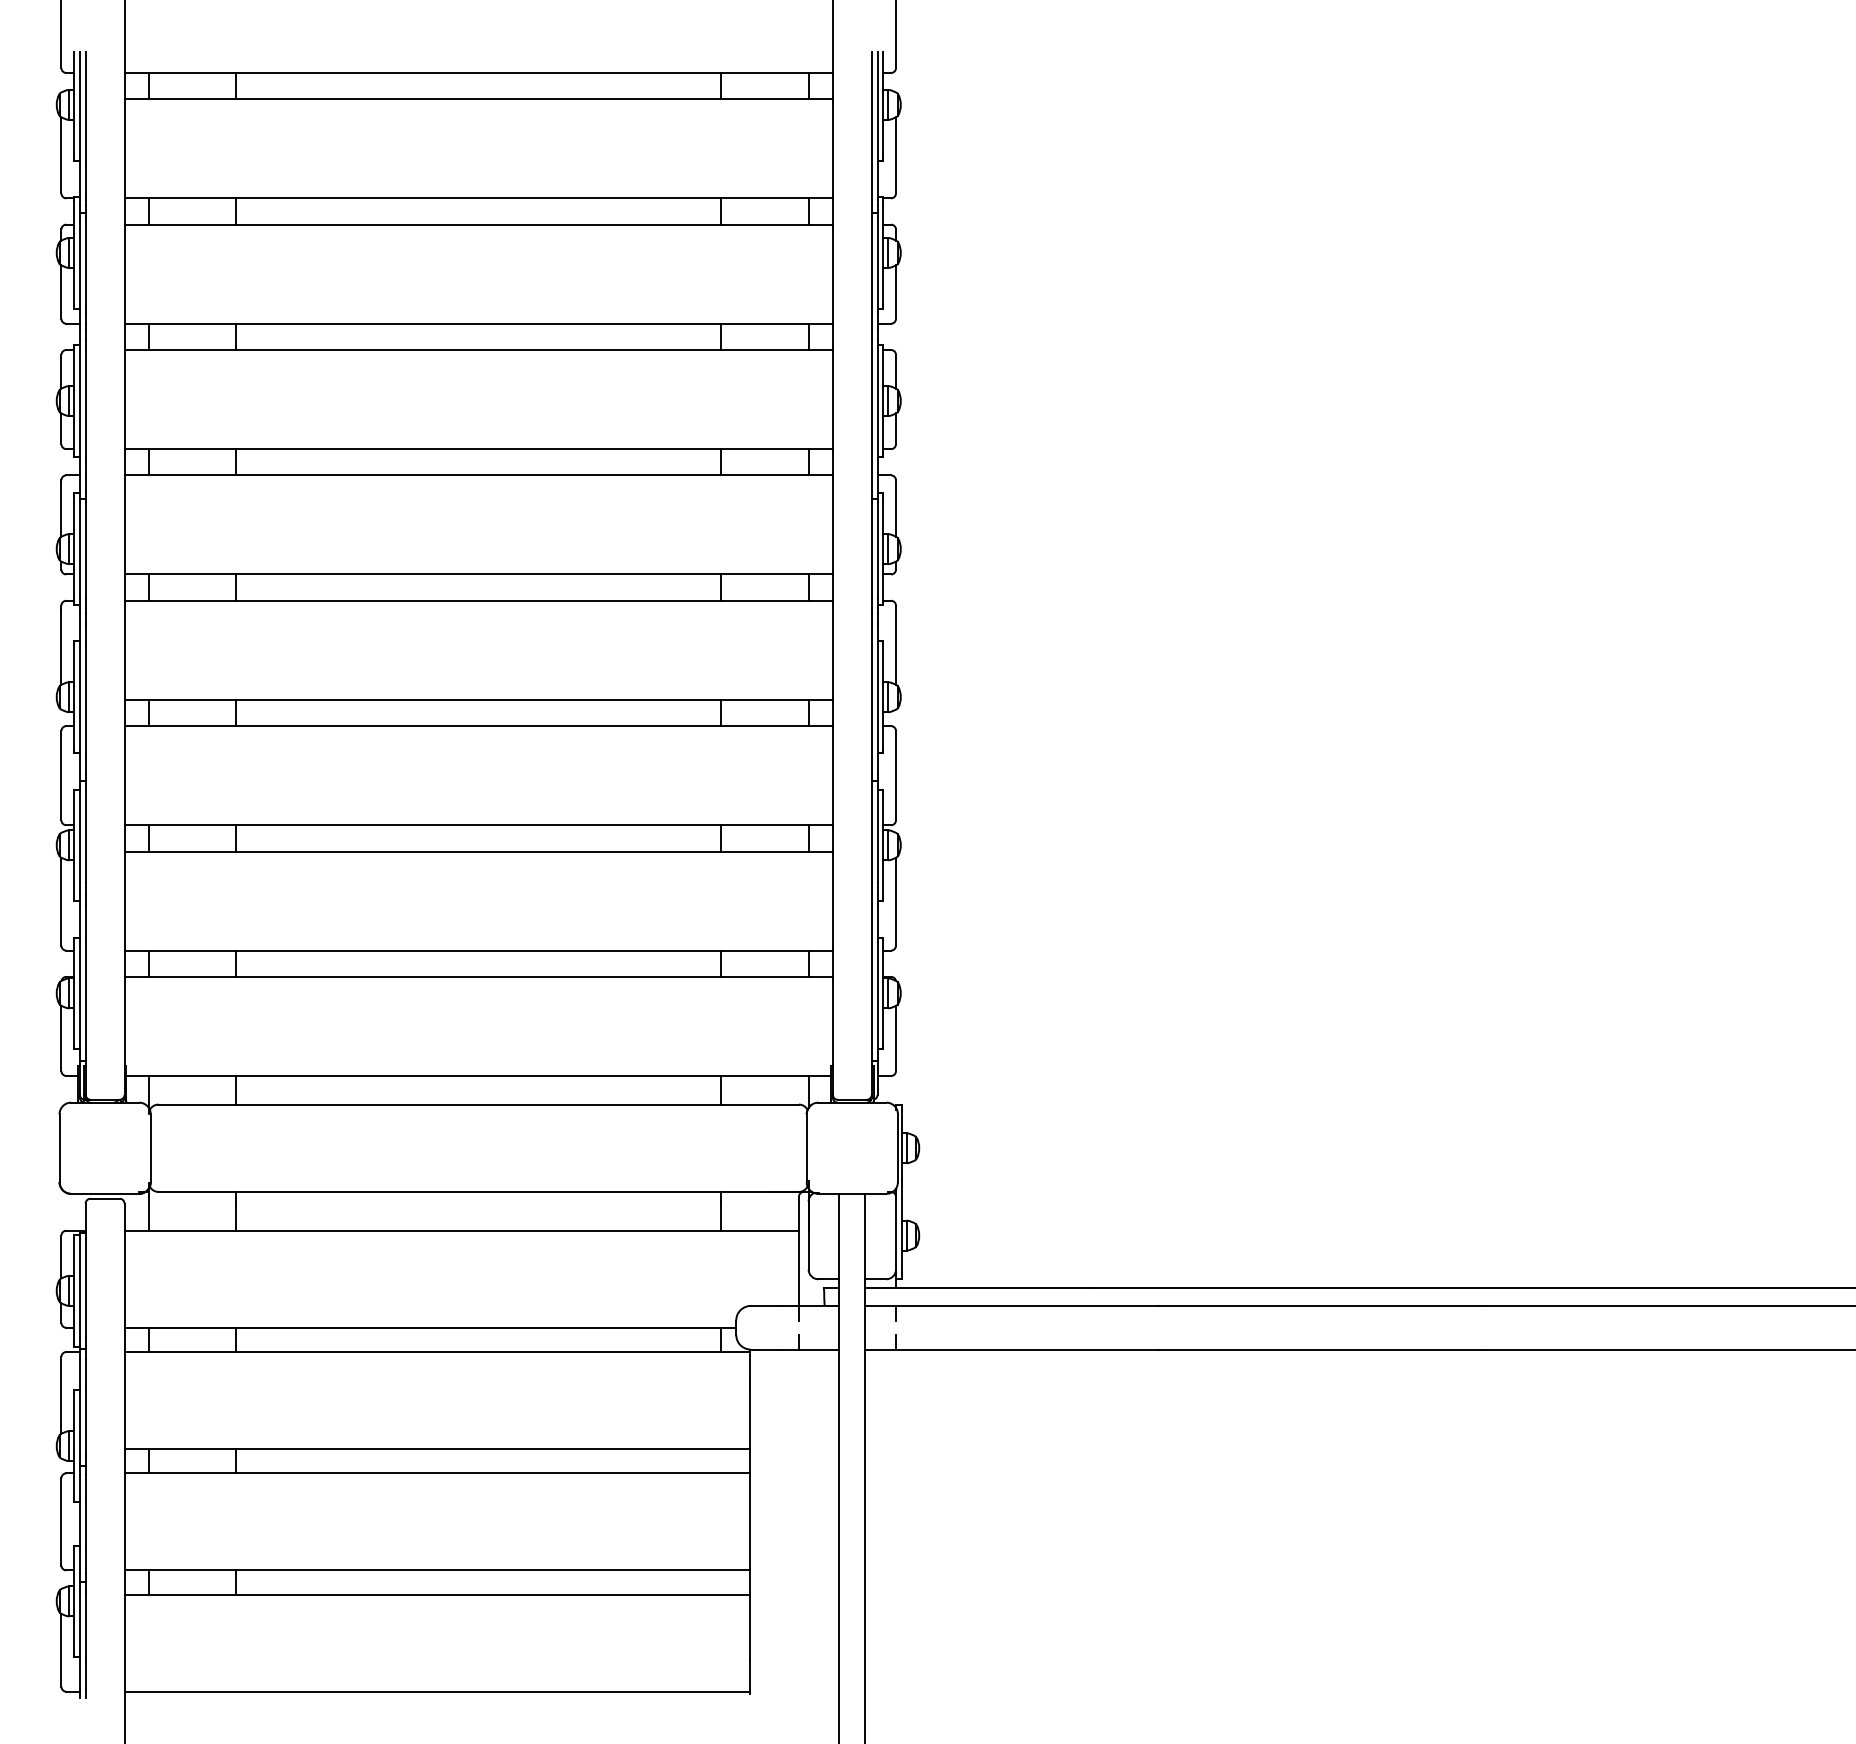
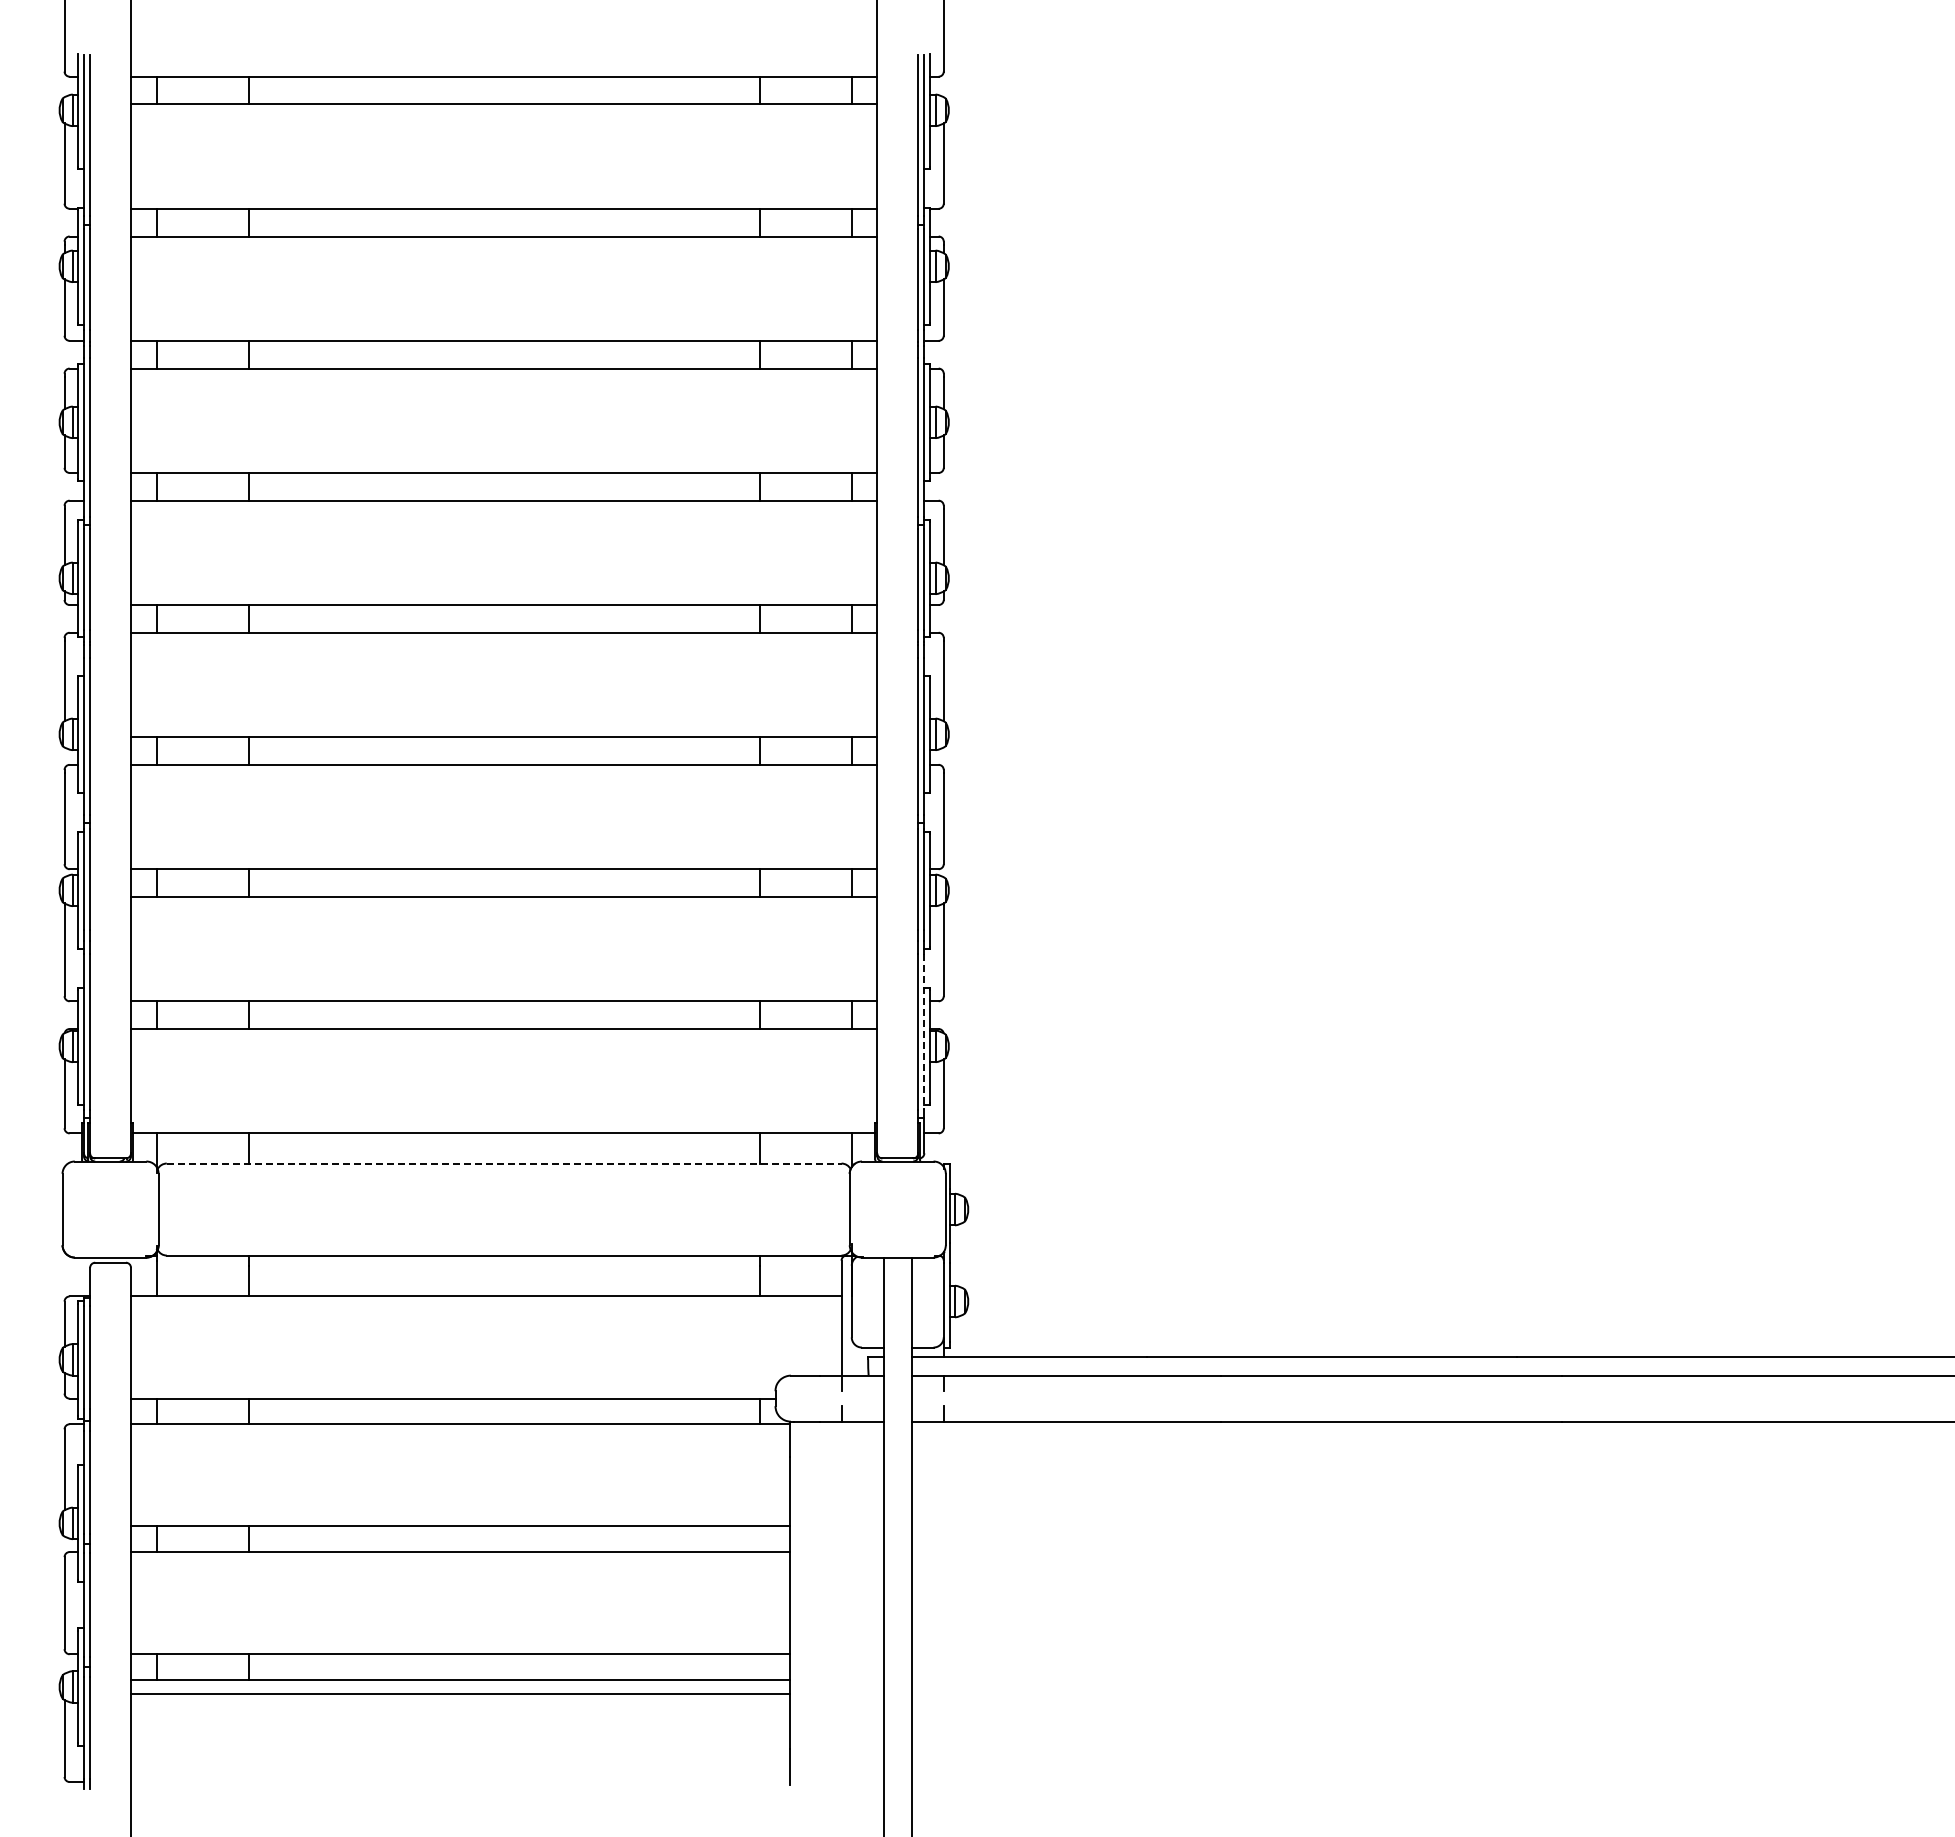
line: (877, 980) -> (924, 1032), solid -> dashed
line: (479, 1104) -> (504, 1163), solid -> dashed
line: (437, 1692) -> (460, 1694), moved

